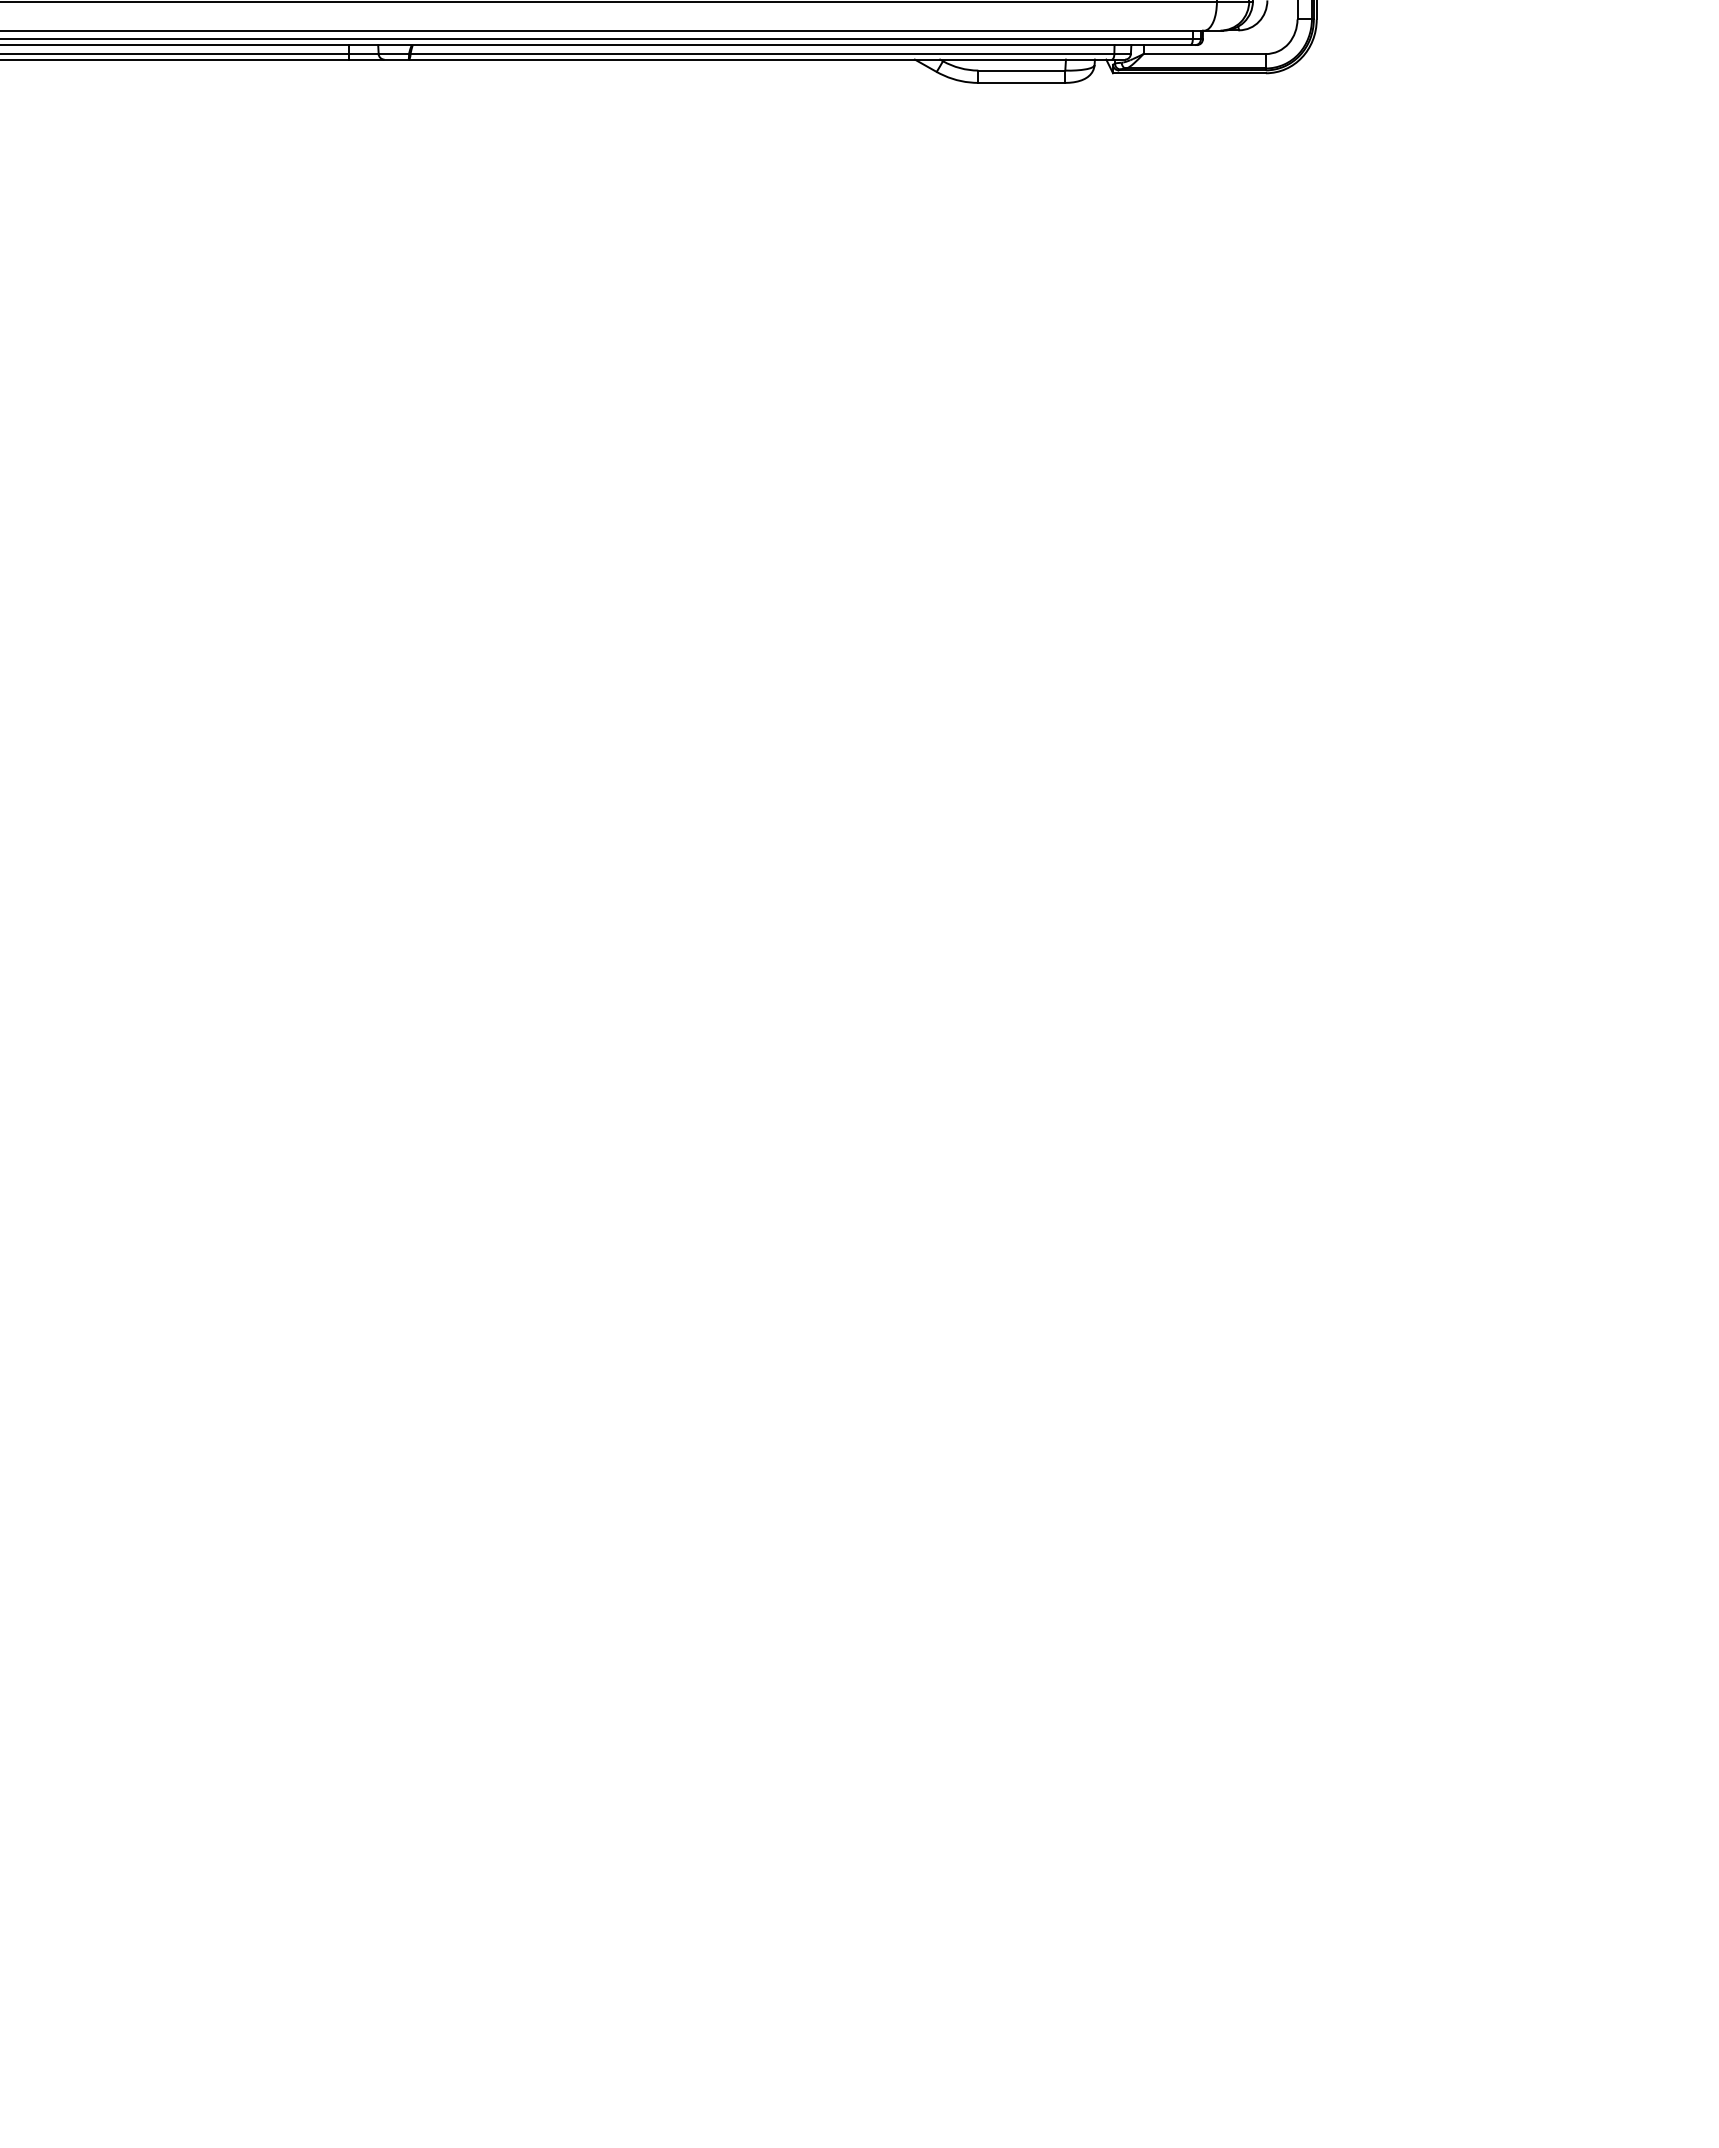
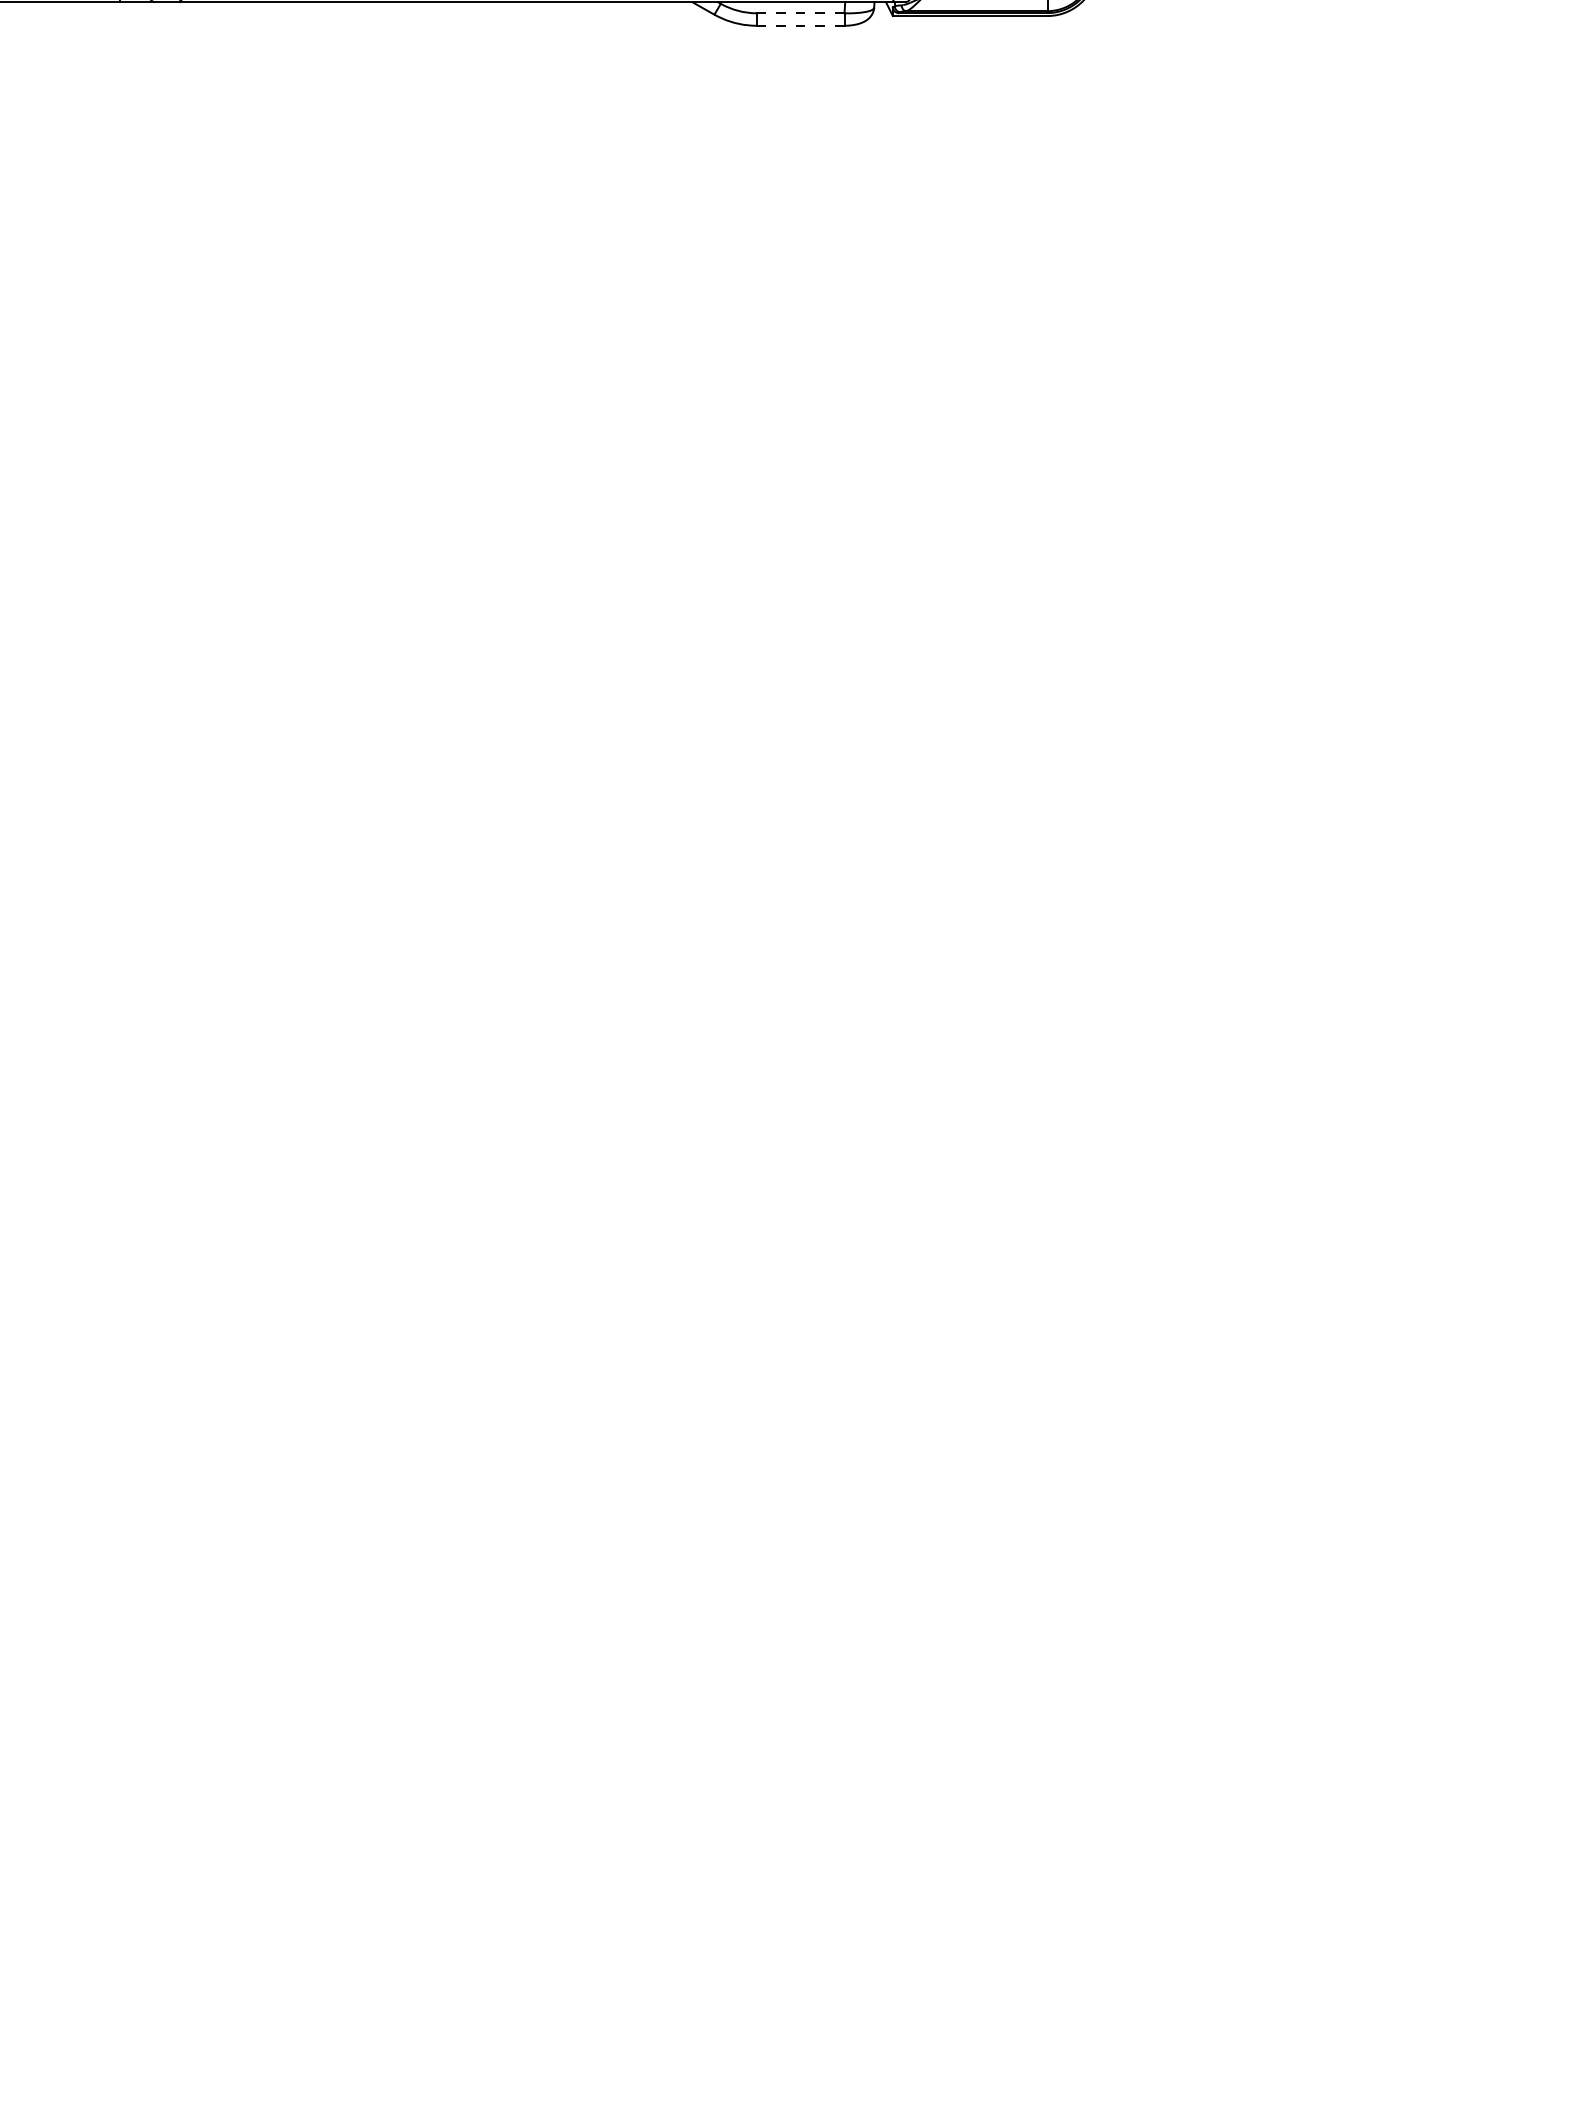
line: (1022, 70) -> (801, 13), solid -> dashed
line: (1022, 82) -> (801, 25), solid -> dashed

